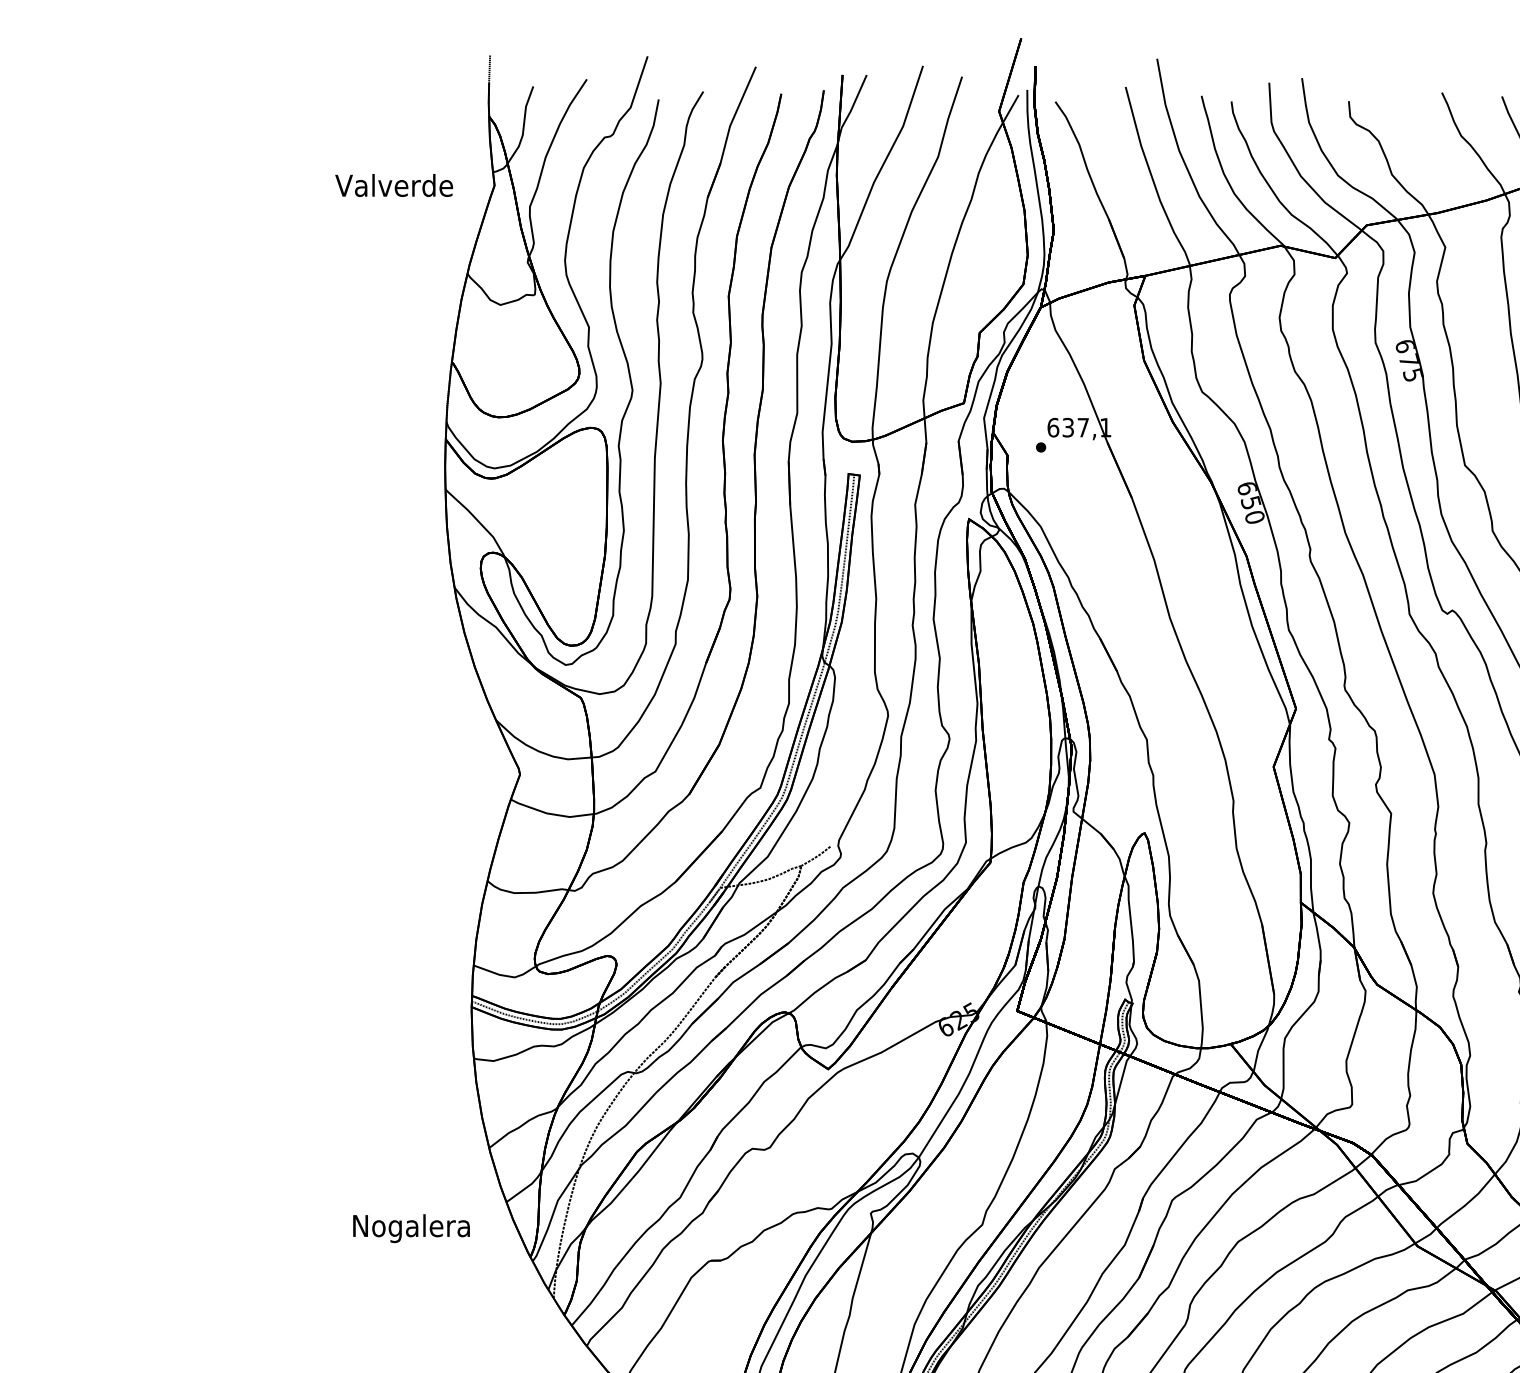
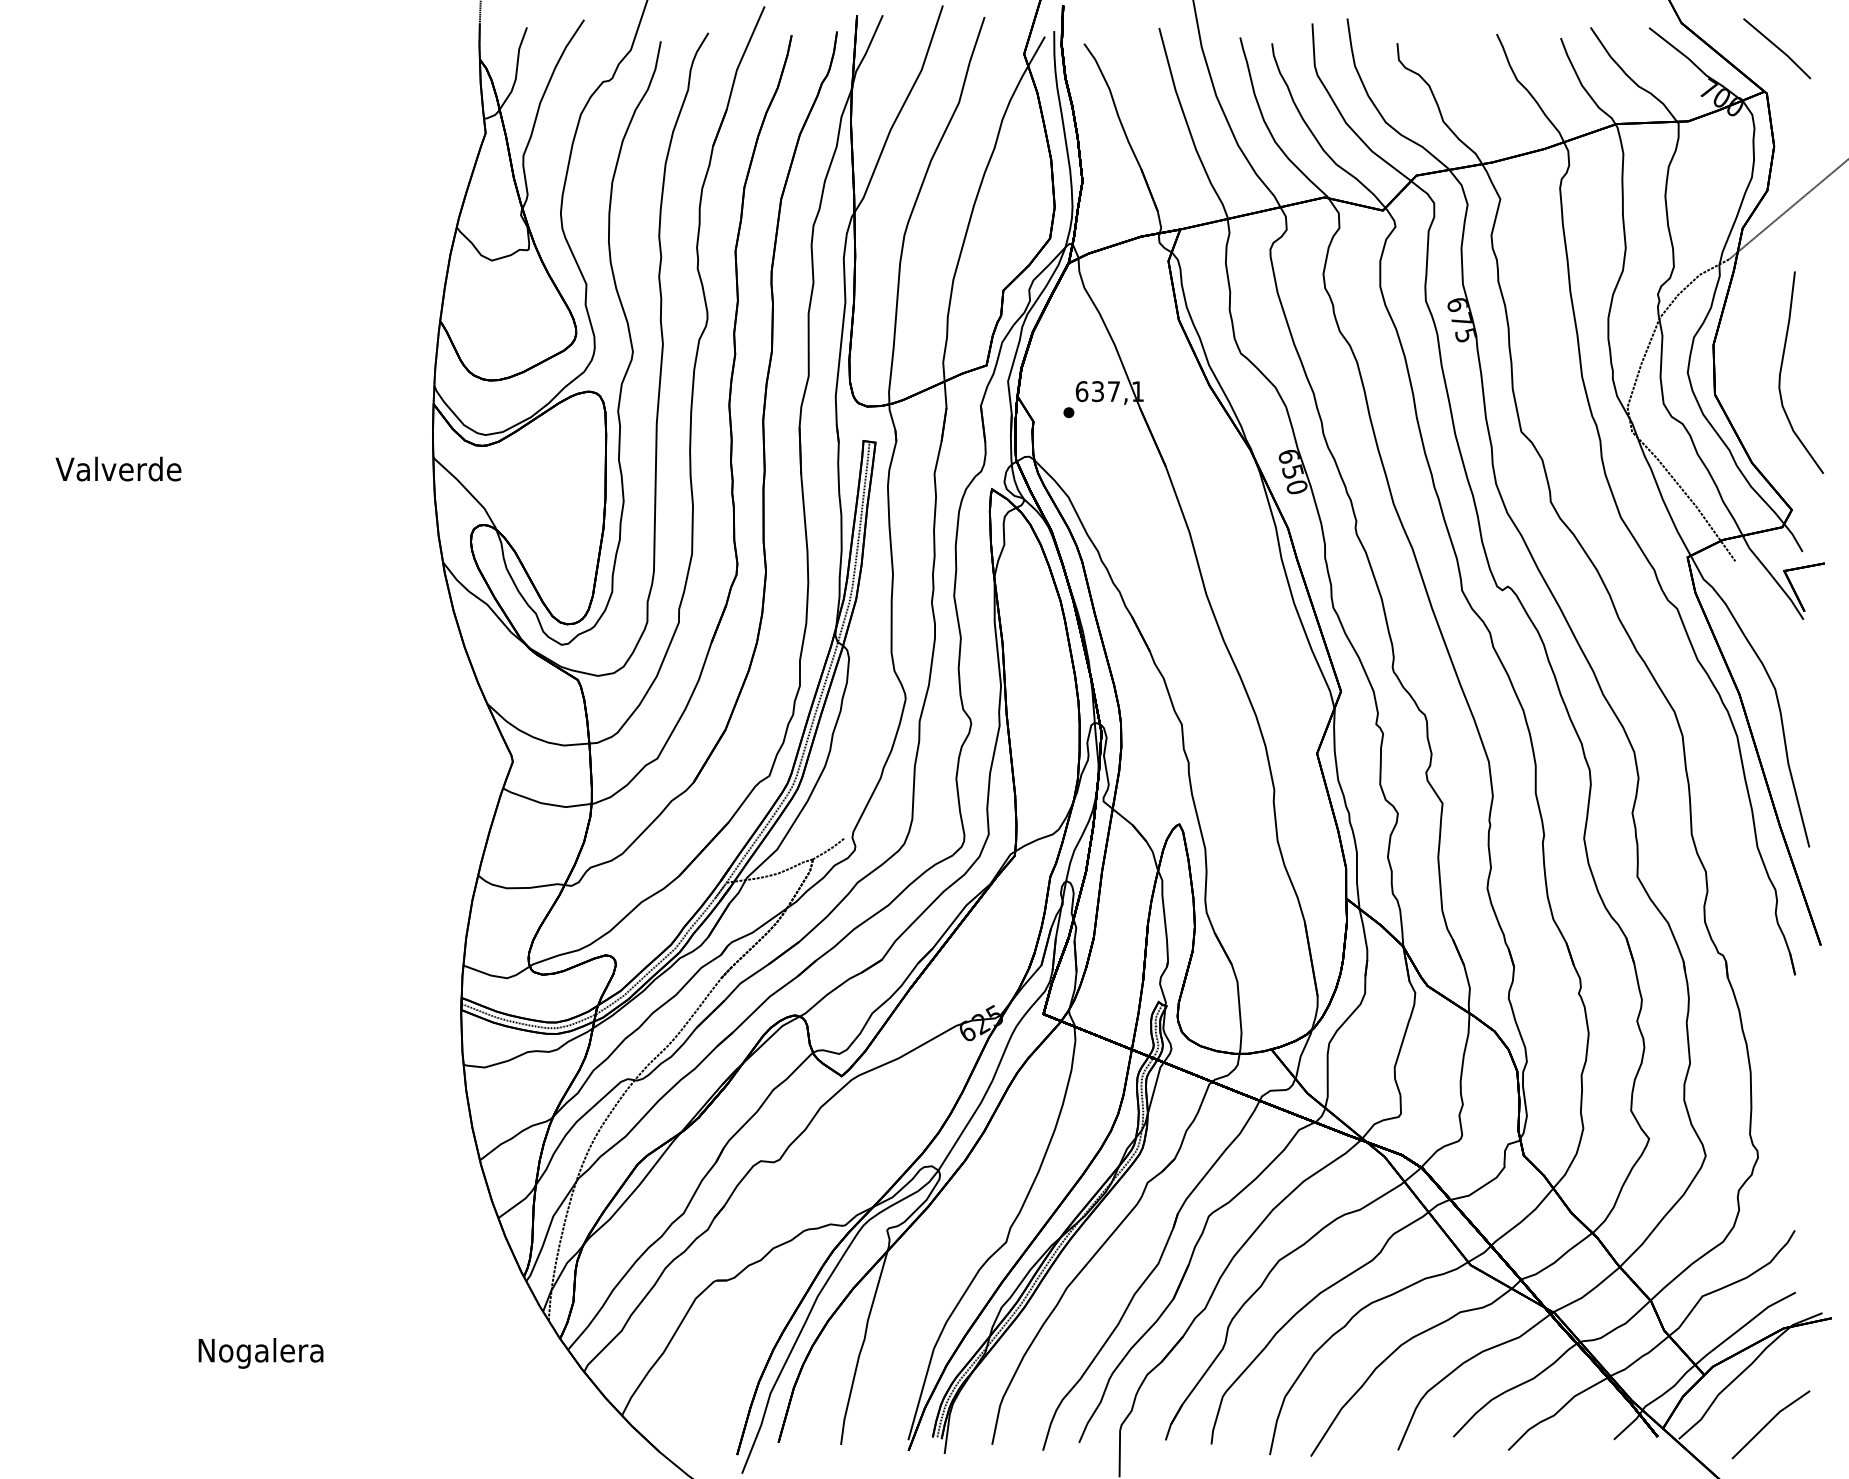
text: (394, 184) -> (118, 468), moved
text: (411, 1228) -> (260, 1353), moved

